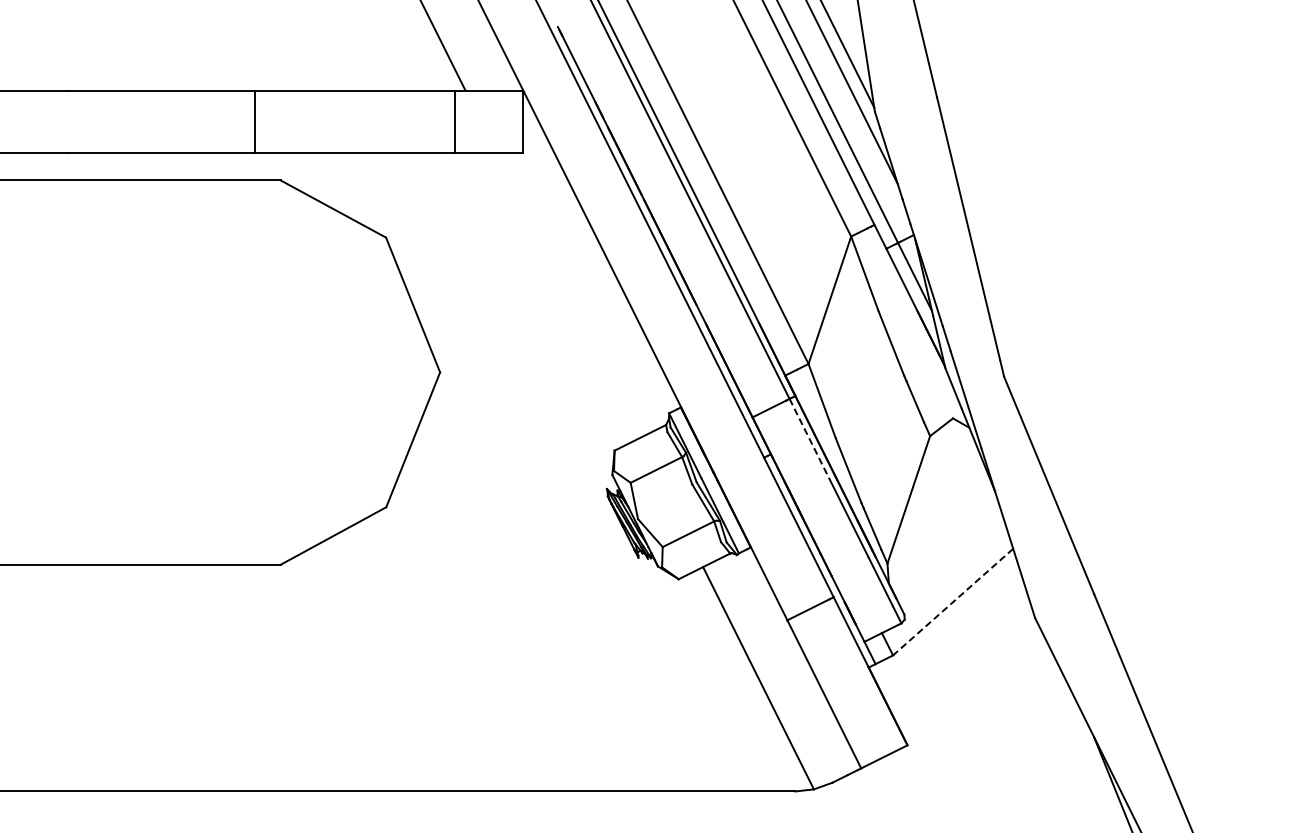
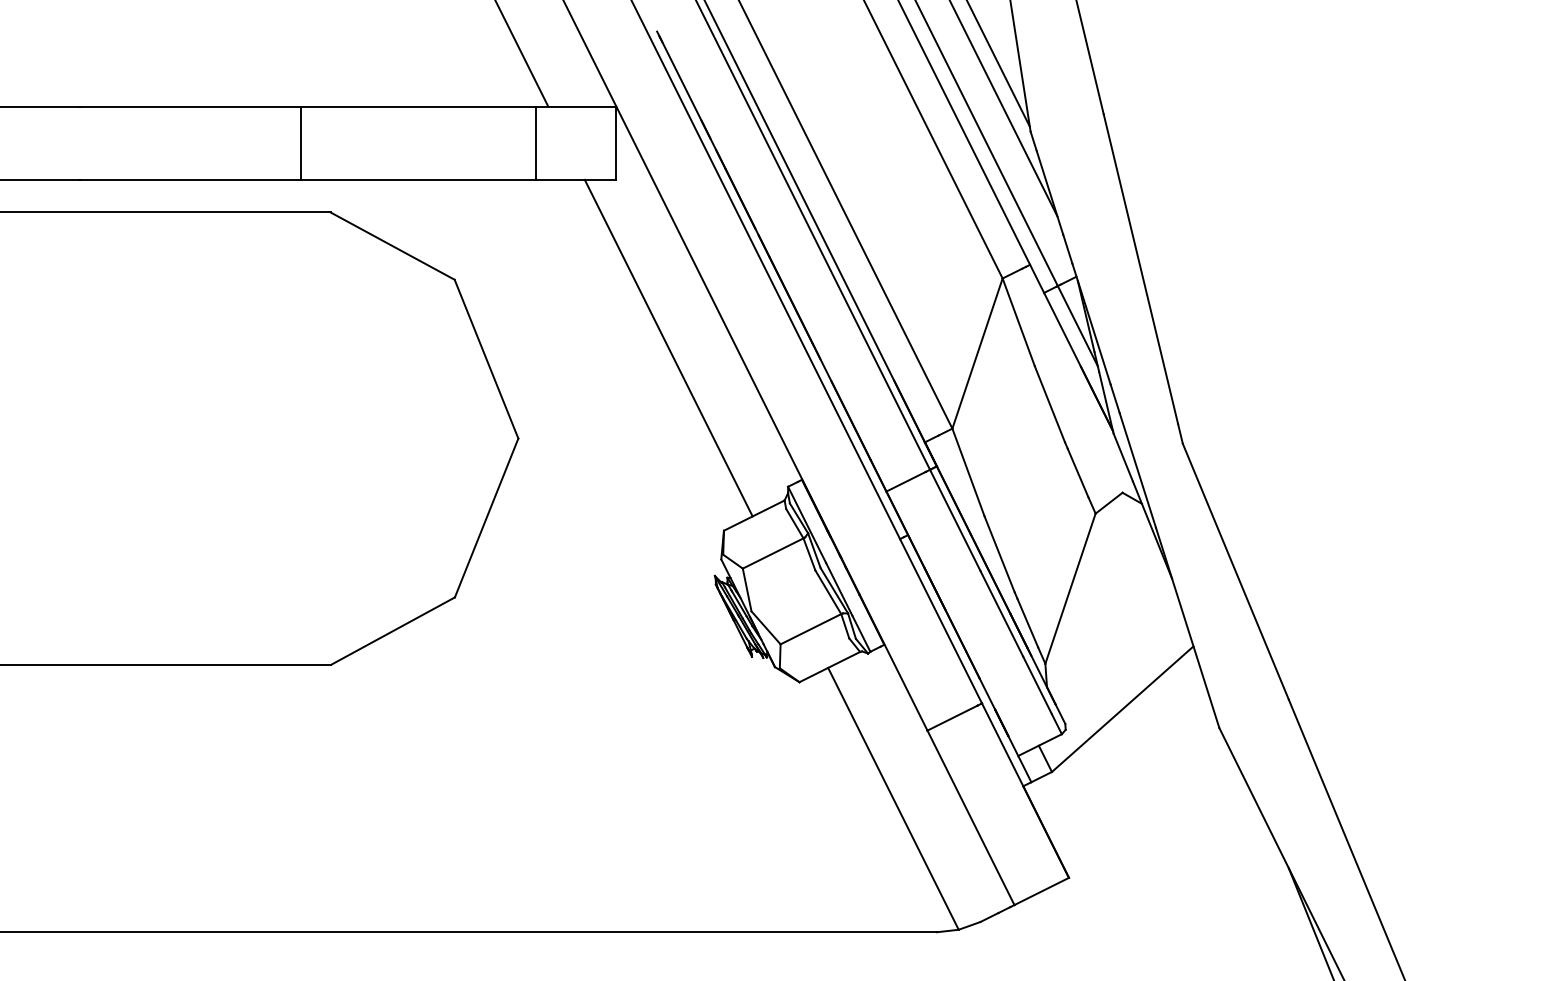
line: (567, 295) -> (668, 347), added
line: (810, 441) -> (954, 519), dashed -> solid
line: (952, 602) -> (1121, 709), dashed -> solid

